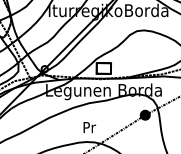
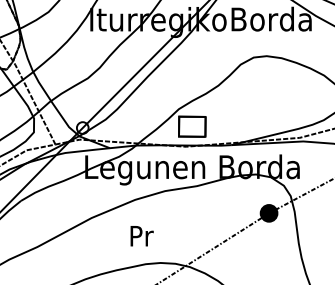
text: (89, 127) -> (141, 236), moved

